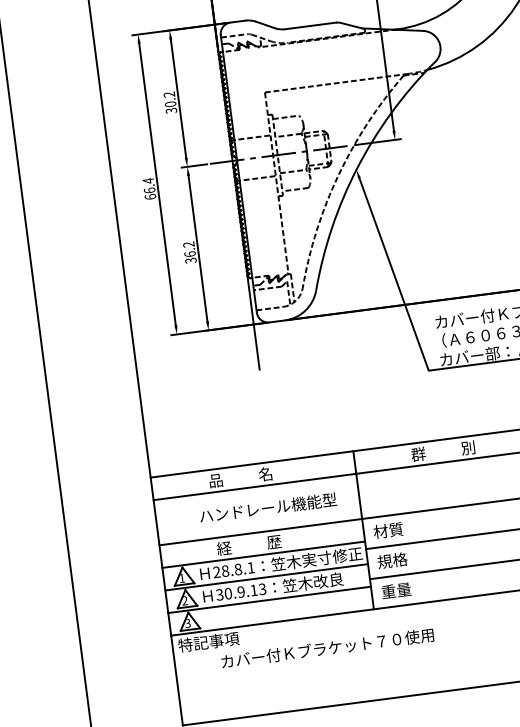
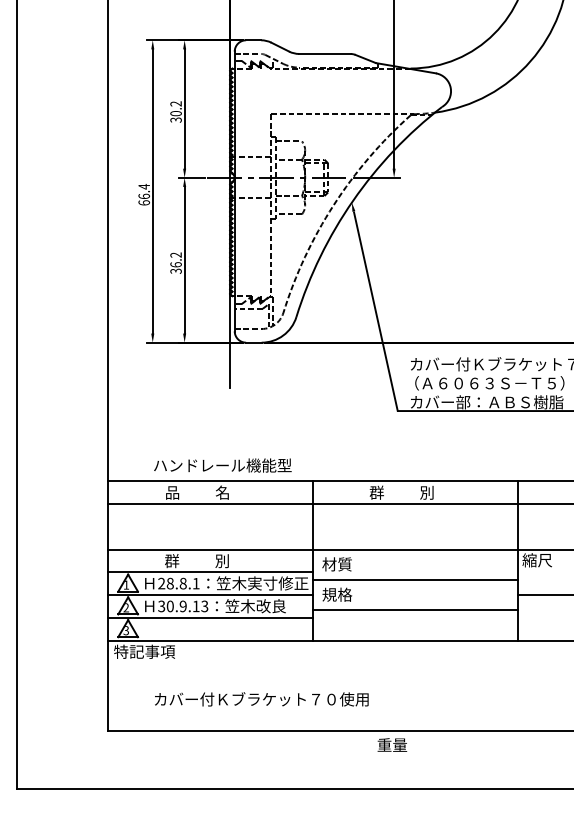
text: (267, 508) -> (222, 465), moved
text: (249, 545) -> (197, 561), 経          歴 -> 群          別
text: (396, 590) -> (392, 744), moved
text: (327, 648) -> (261, 699), moved

